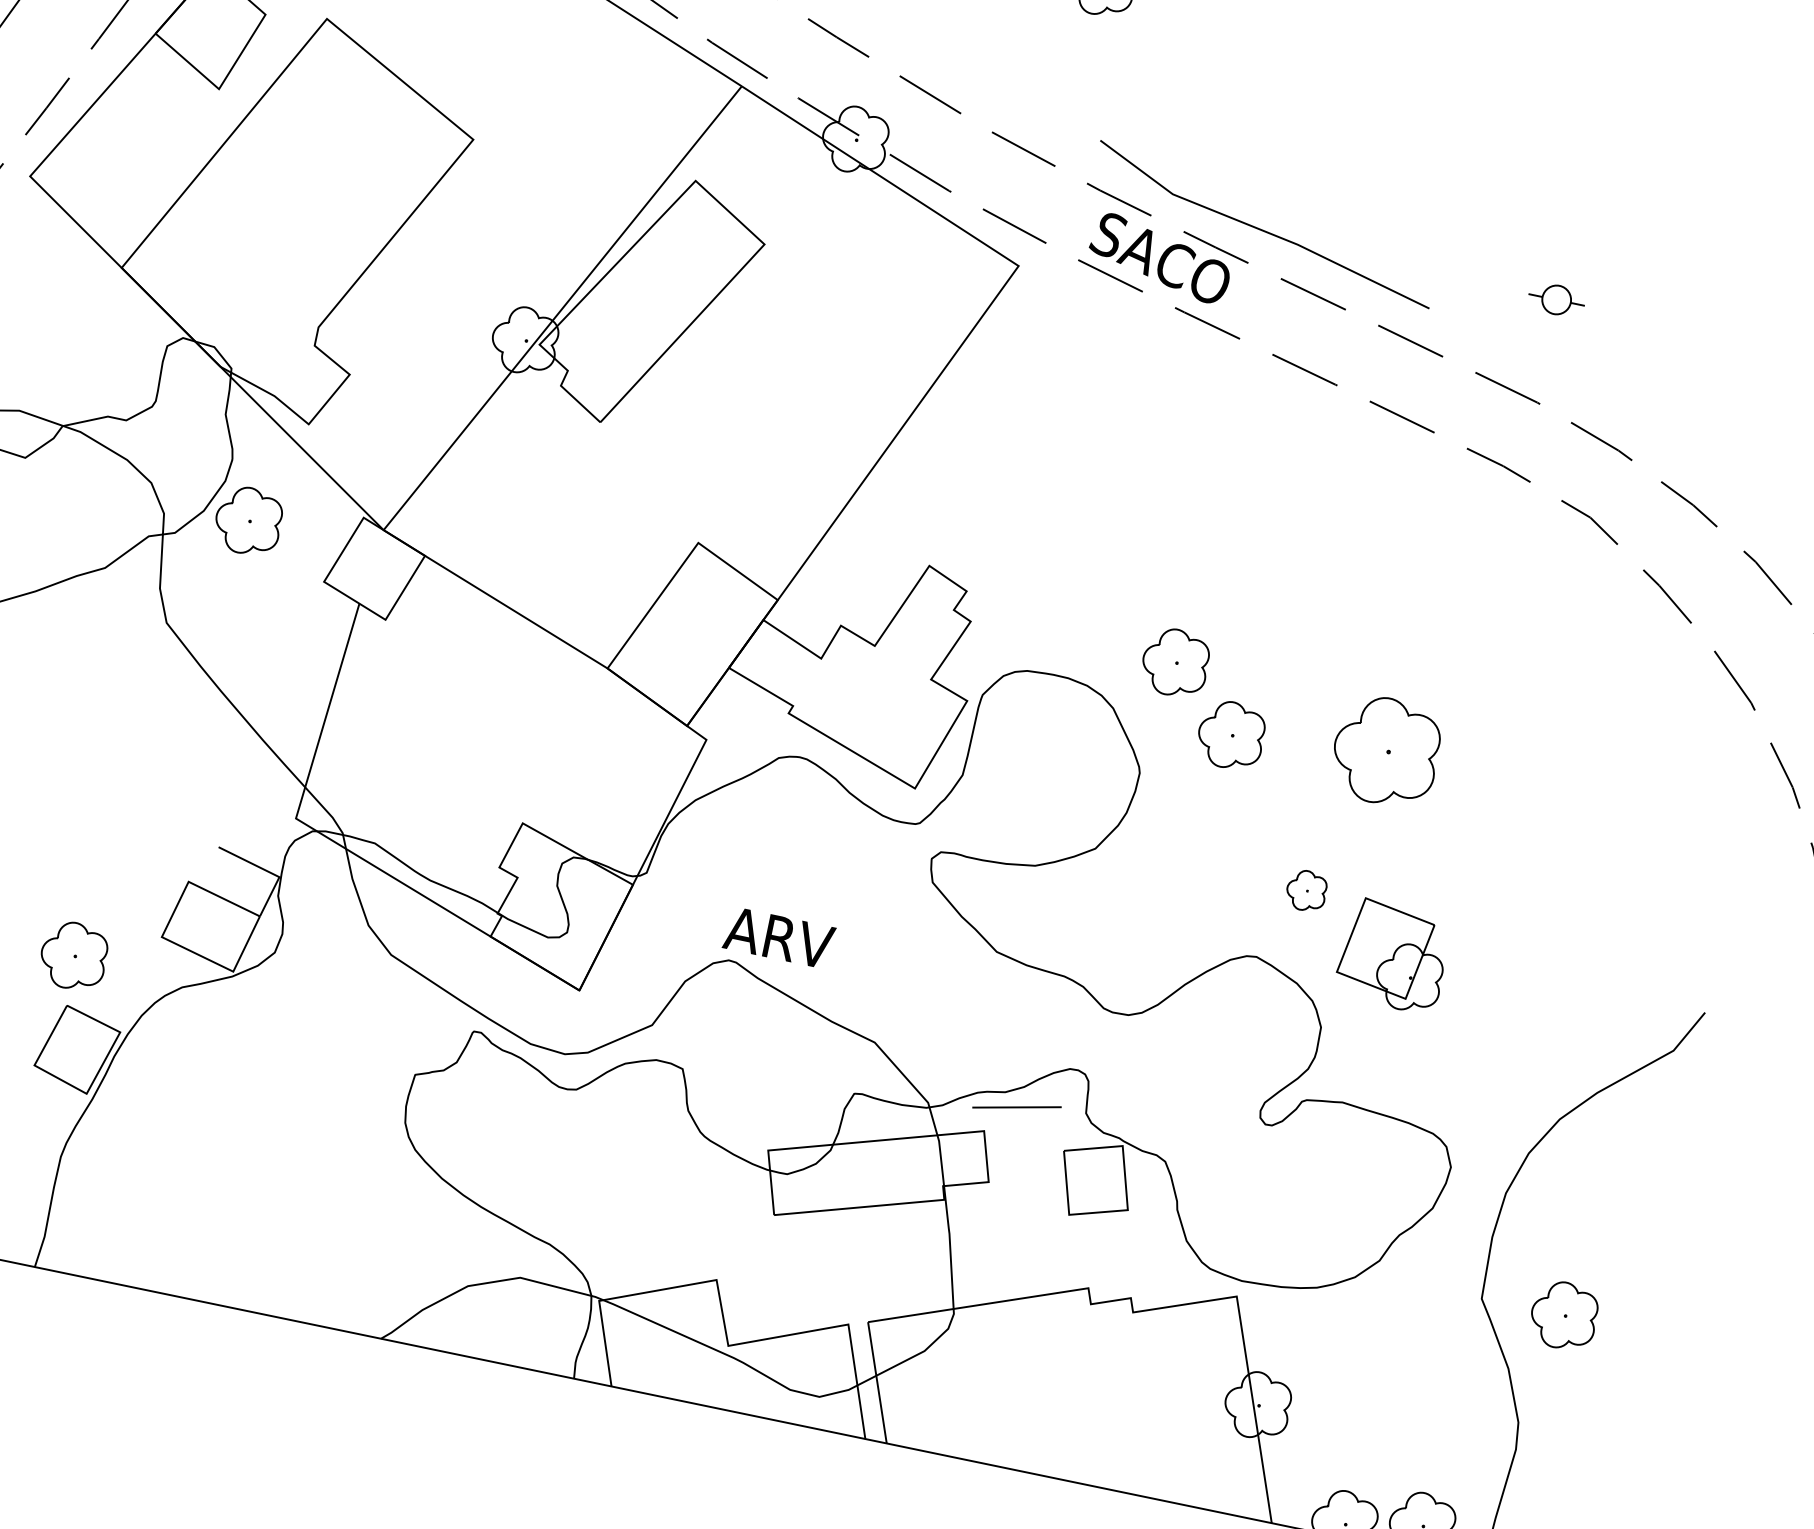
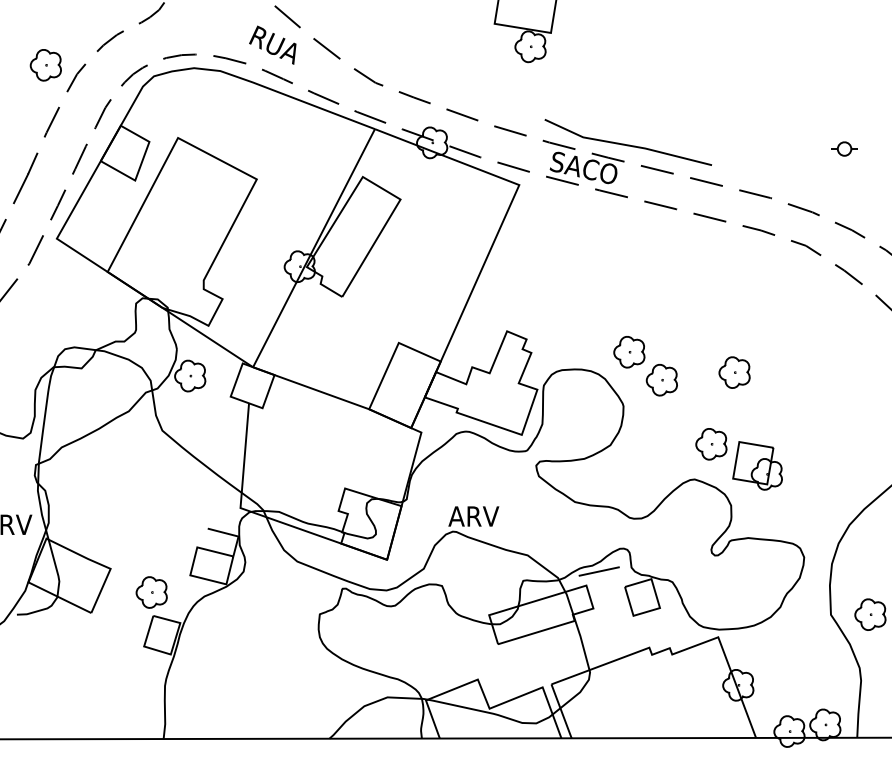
part: (1556, 298) -> (844, 148), moved
part: (1386, 750) -> (734, 372), size x0.62
part: (1306, 891) -> (711, 444), size x1.67

